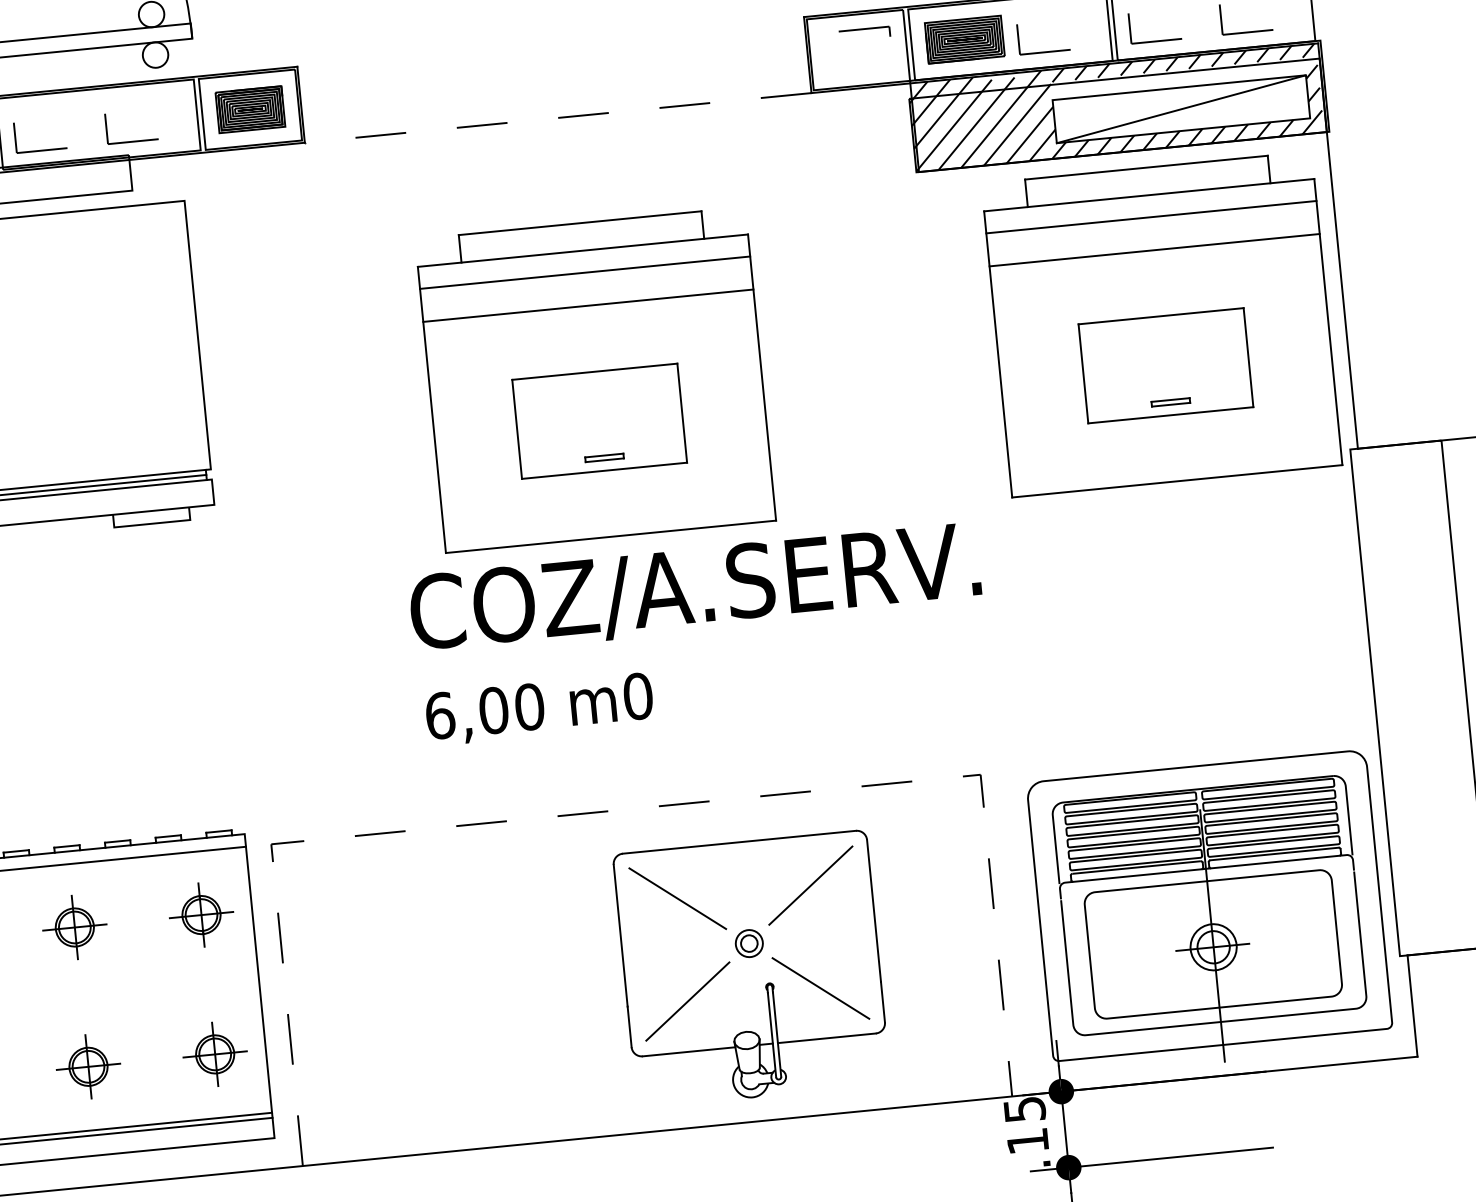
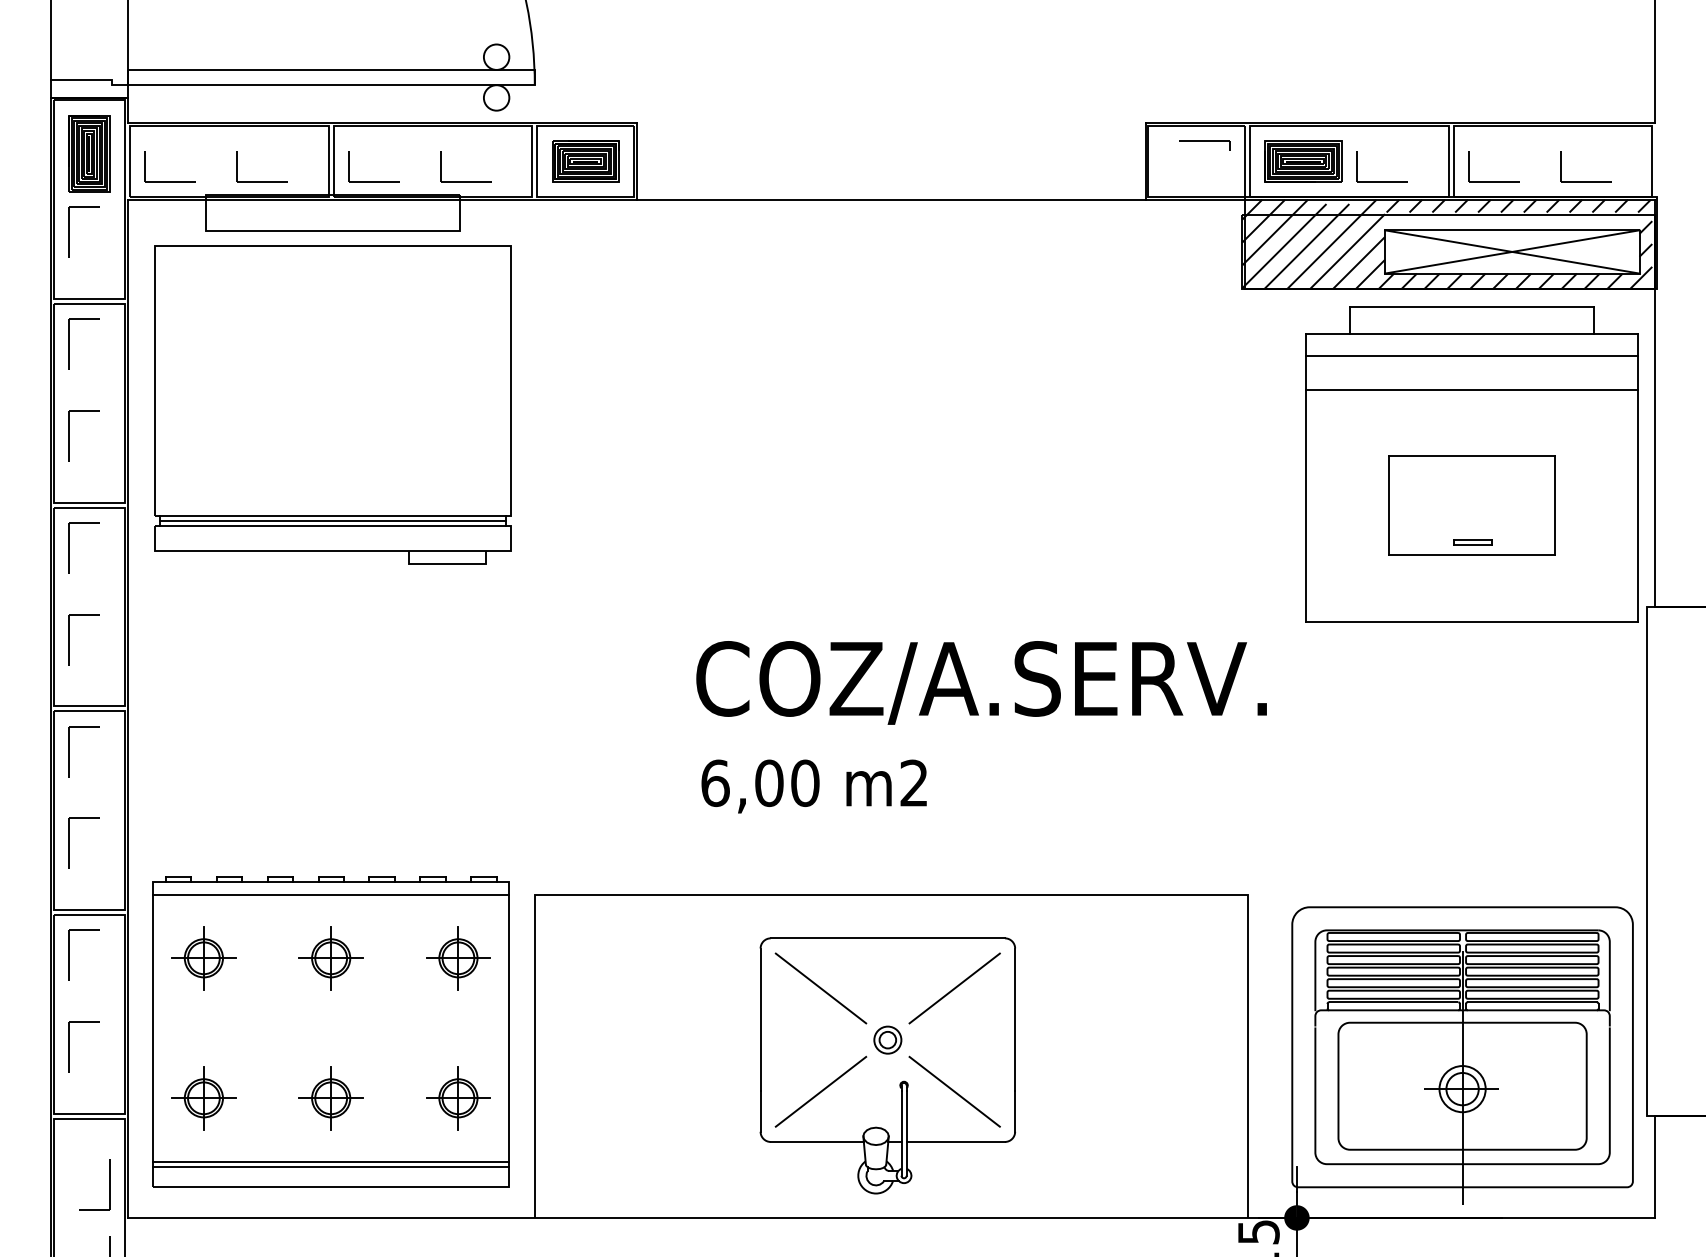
line: (1180, 108) -> (1511, 251), added
line: (558, 117) -> (891, 199), dashed -> solid
part: (595, 380) -> (902, 464), removed
text: (638, 696) -> (914, 783), m0 -> m2
line: (626, 809) -> (891, 894), dashed -> solid
part: (751, 968) -> (887, 1065), moved

